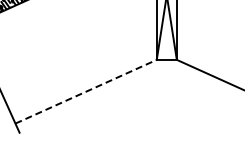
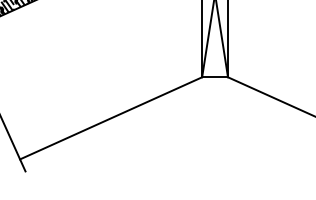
line: (86, 91) -> (111, 118), dashed -> solid

